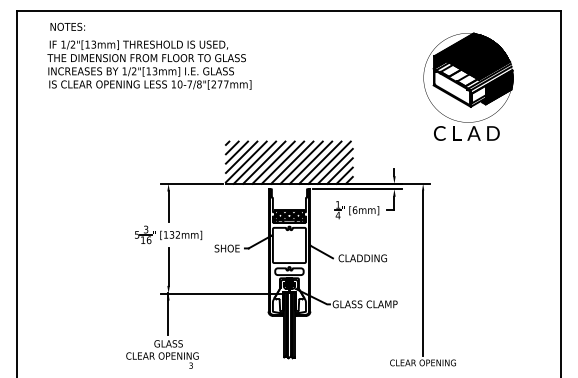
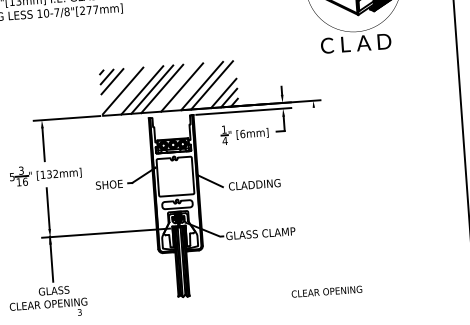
line: (241, 157) -> (117, 86), removed
line: (254, 162) -> (131, 90), removed
line: (292, 162) -> (172, 87), removed
line: (310, 162) -> (191, 86), removed
line: (334, 165) -> (217, 87), removed
line: (423, 273) -> (320, 196), removed

